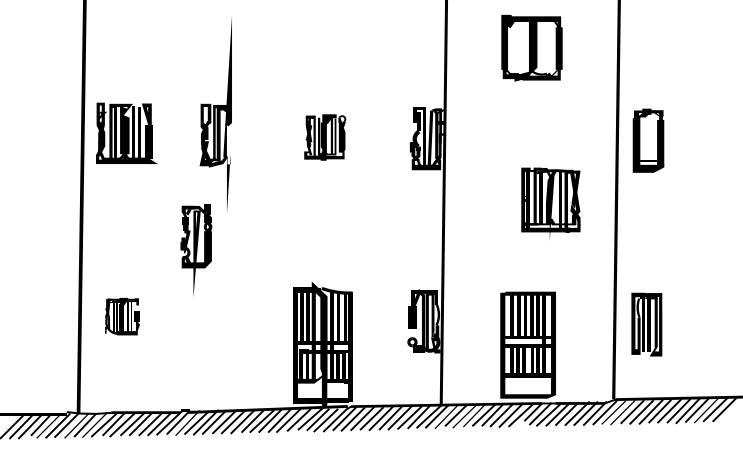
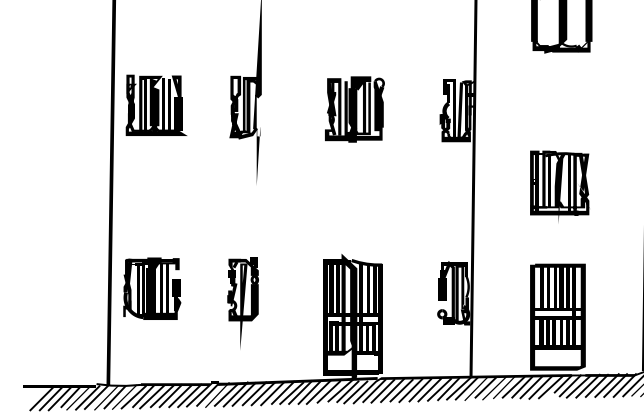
part: (325, 137) -> (355, 109), size x1.43
part: (550, 203) -> (559, 186), moved
part: (196, 250) -> (243, 303), moved
part: (122, 316) -> (152, 288), size x1.67

